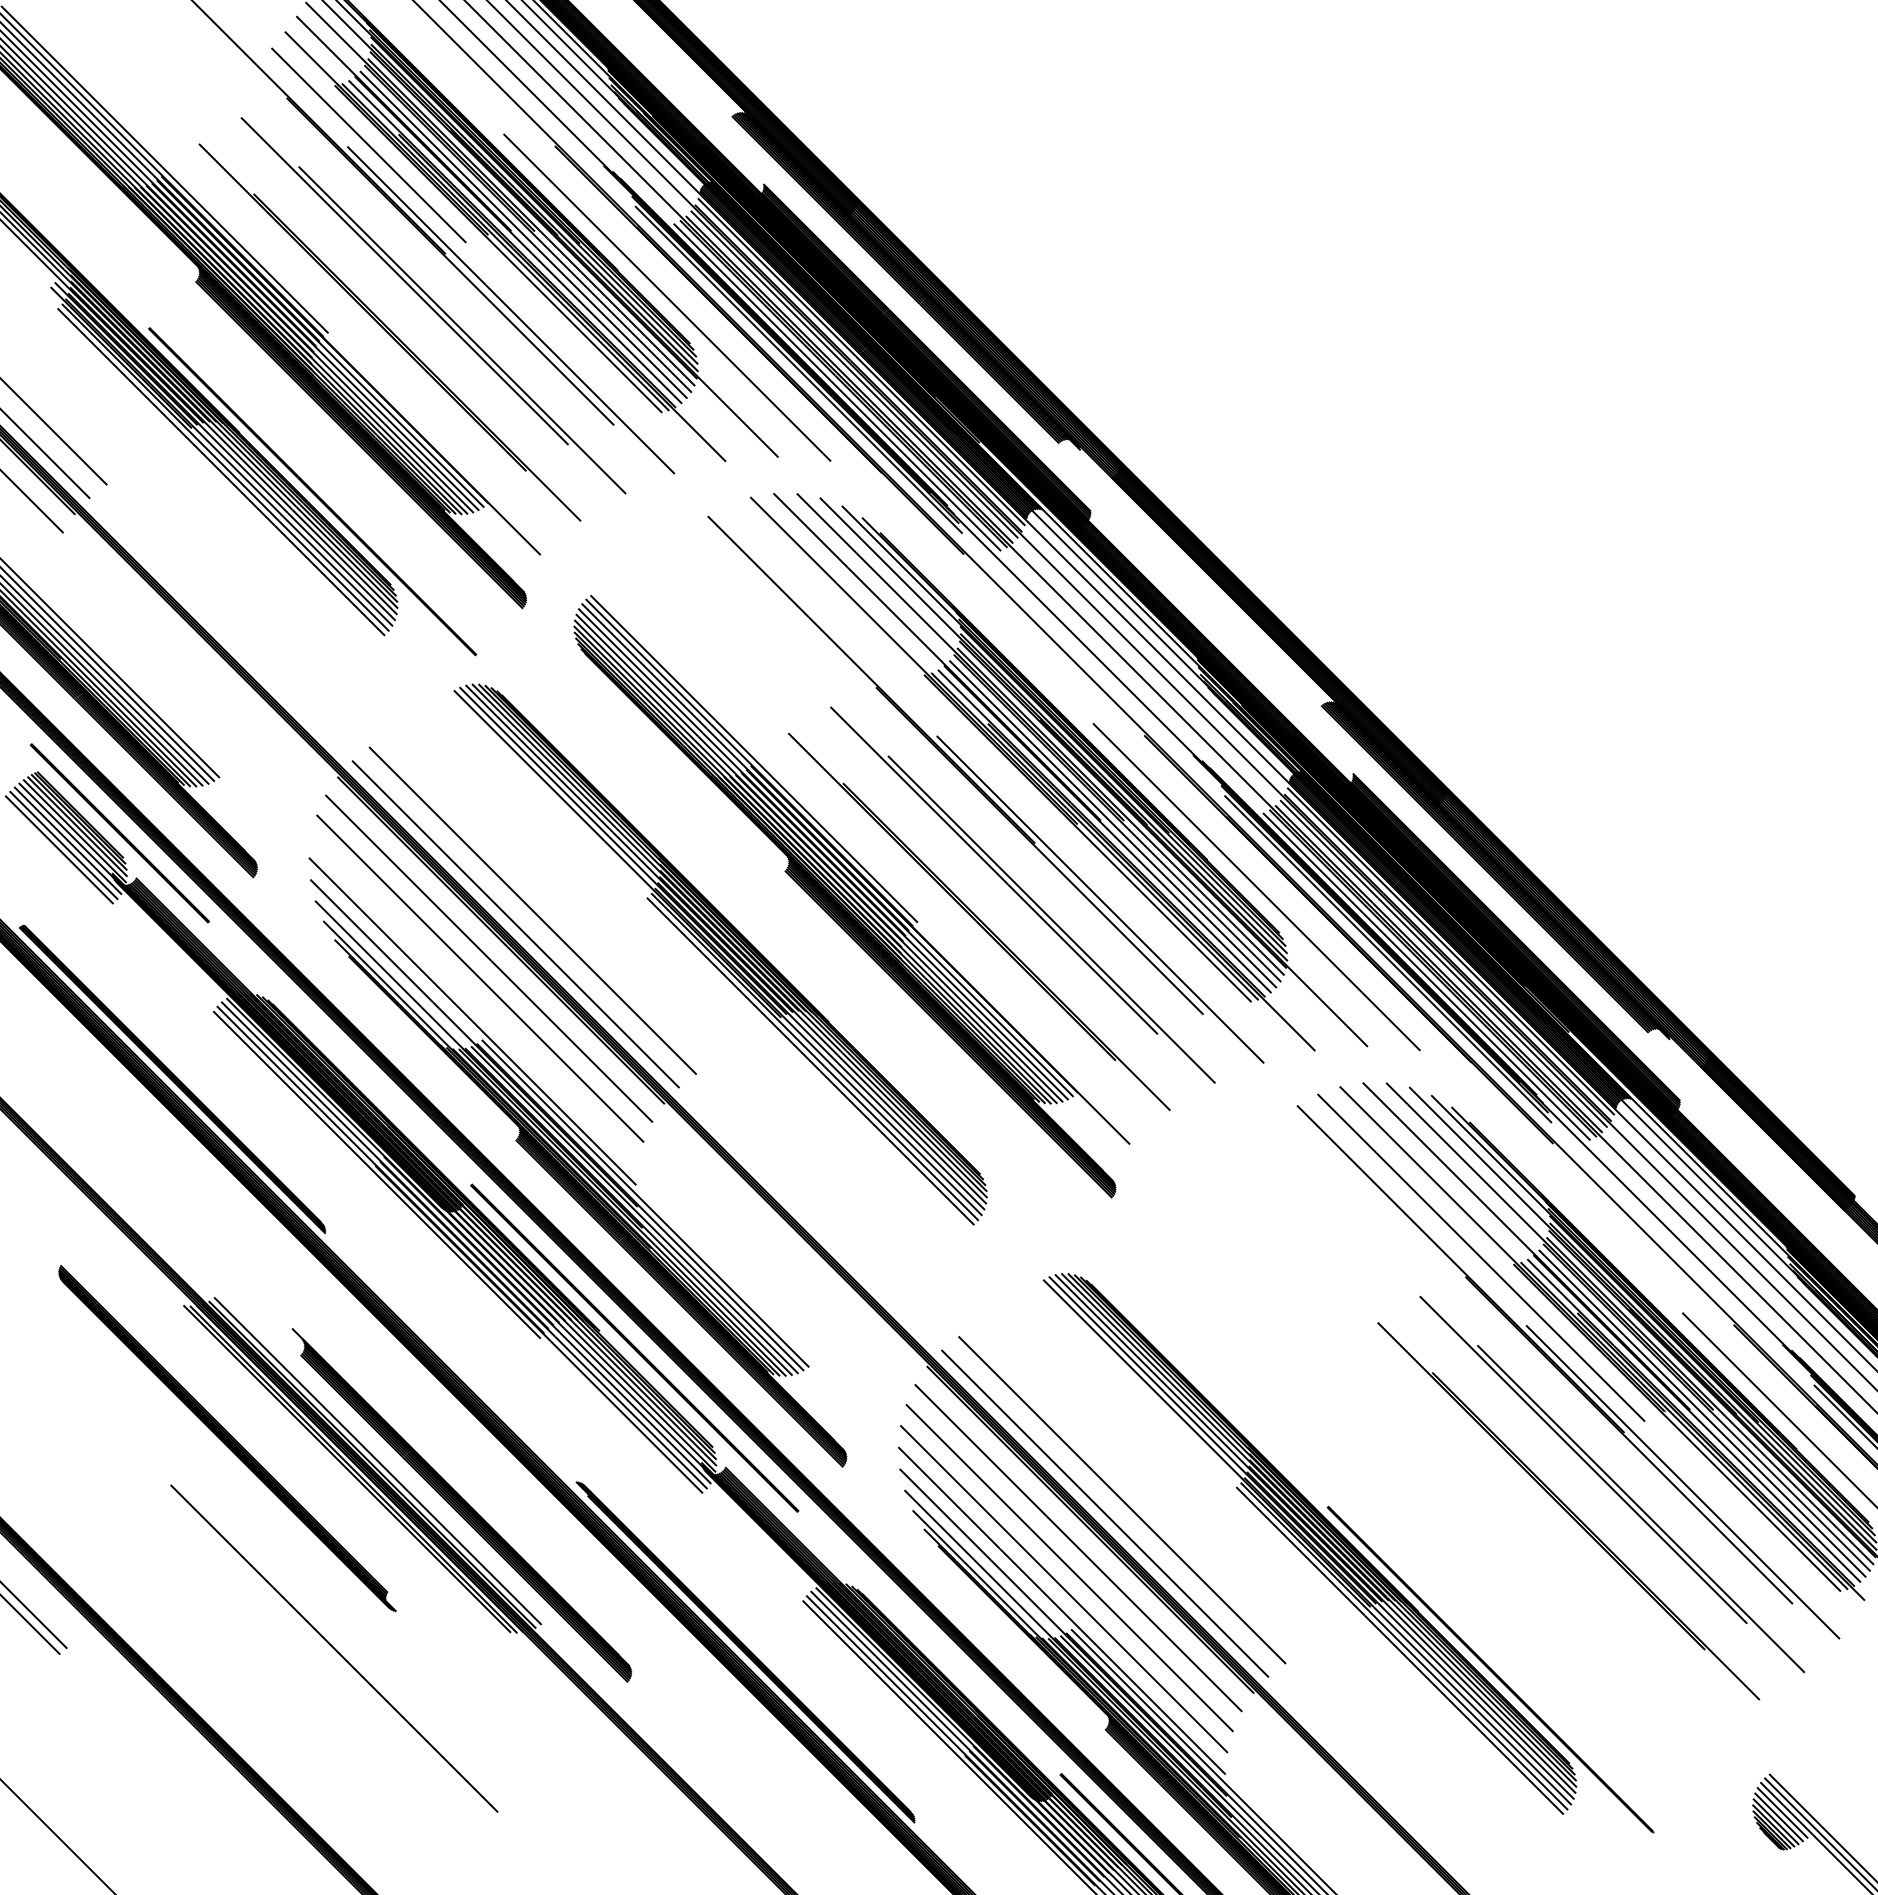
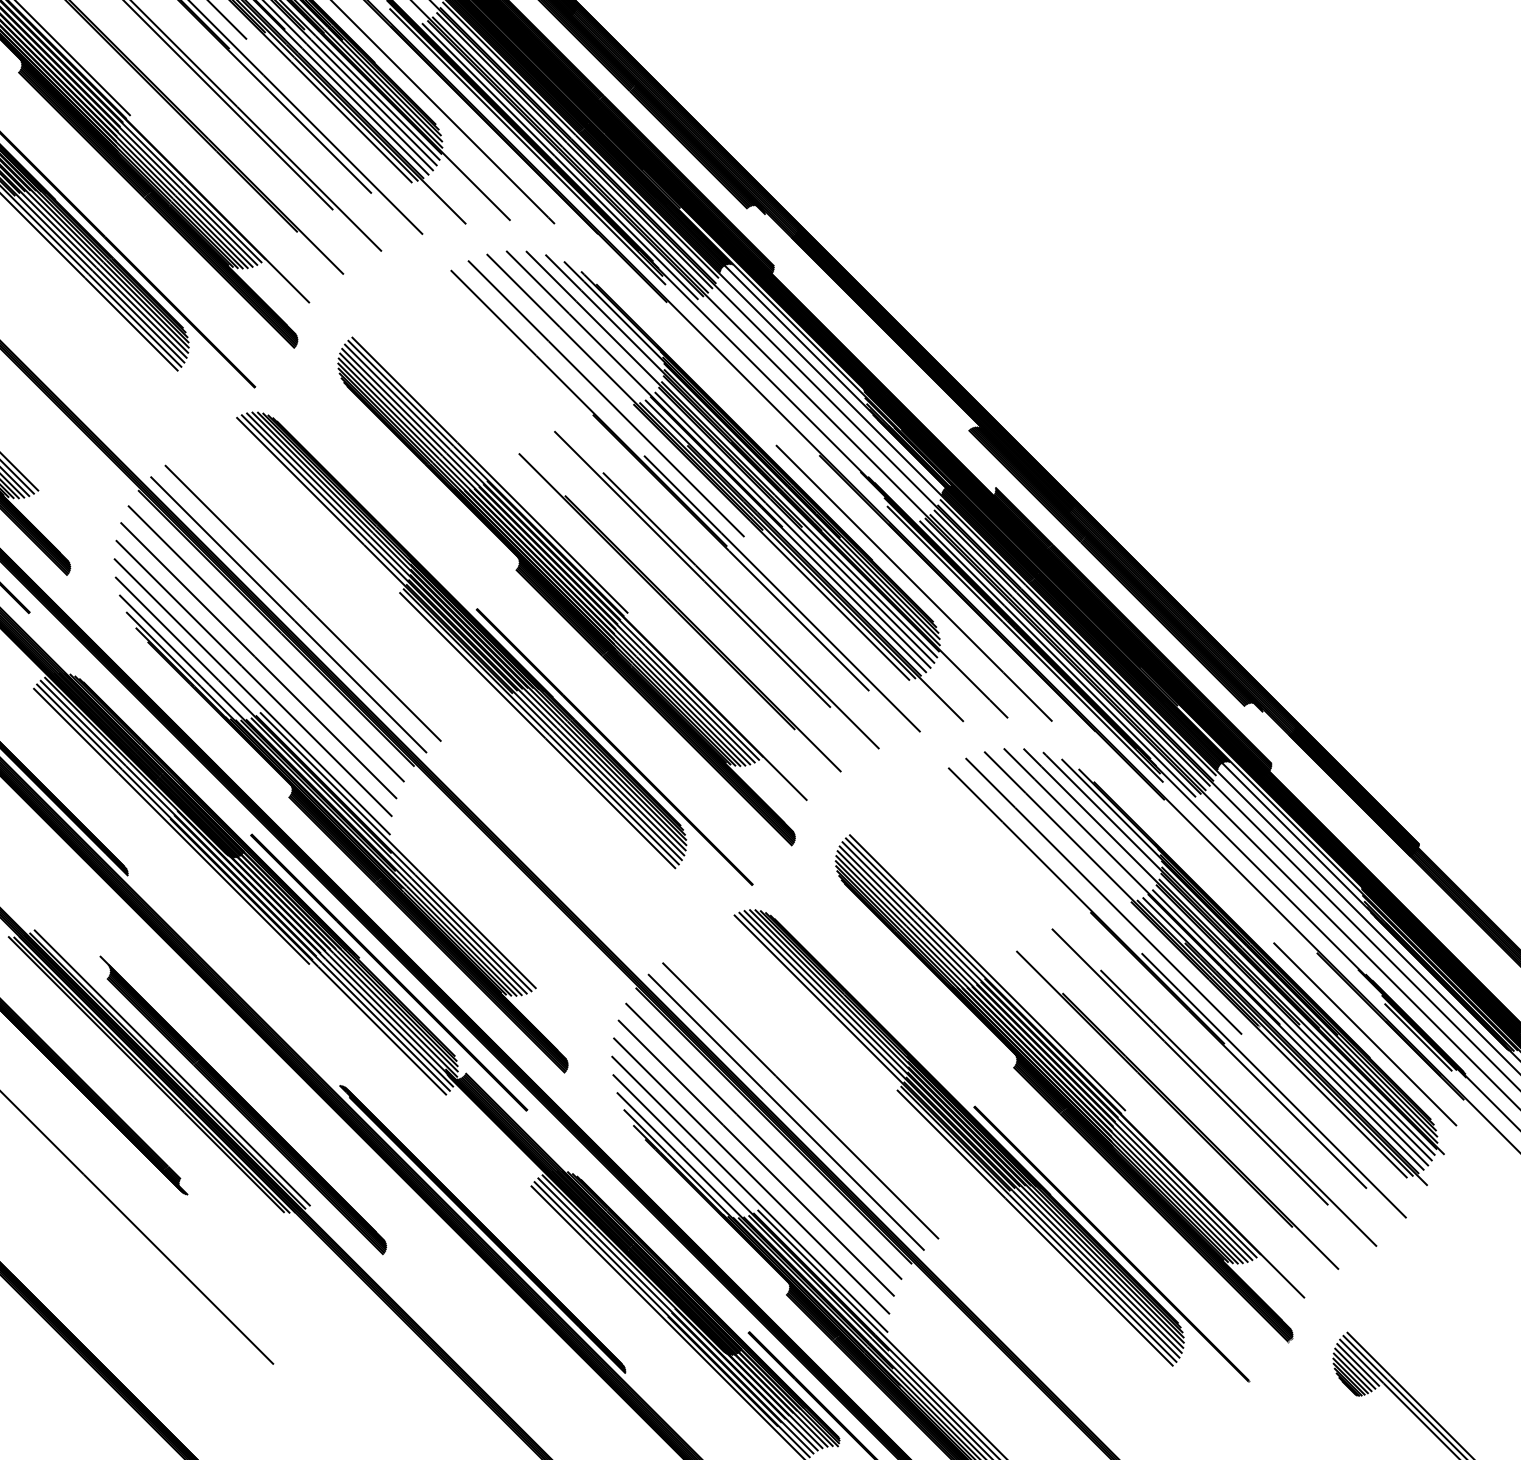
line: (891, 668) -> (605, 398), added
line: (474, 999) -> (253, 678), added
line: (901, 1080) -> (614, 746), added
part: (1440, 1485) -> (1069, 1088), added

